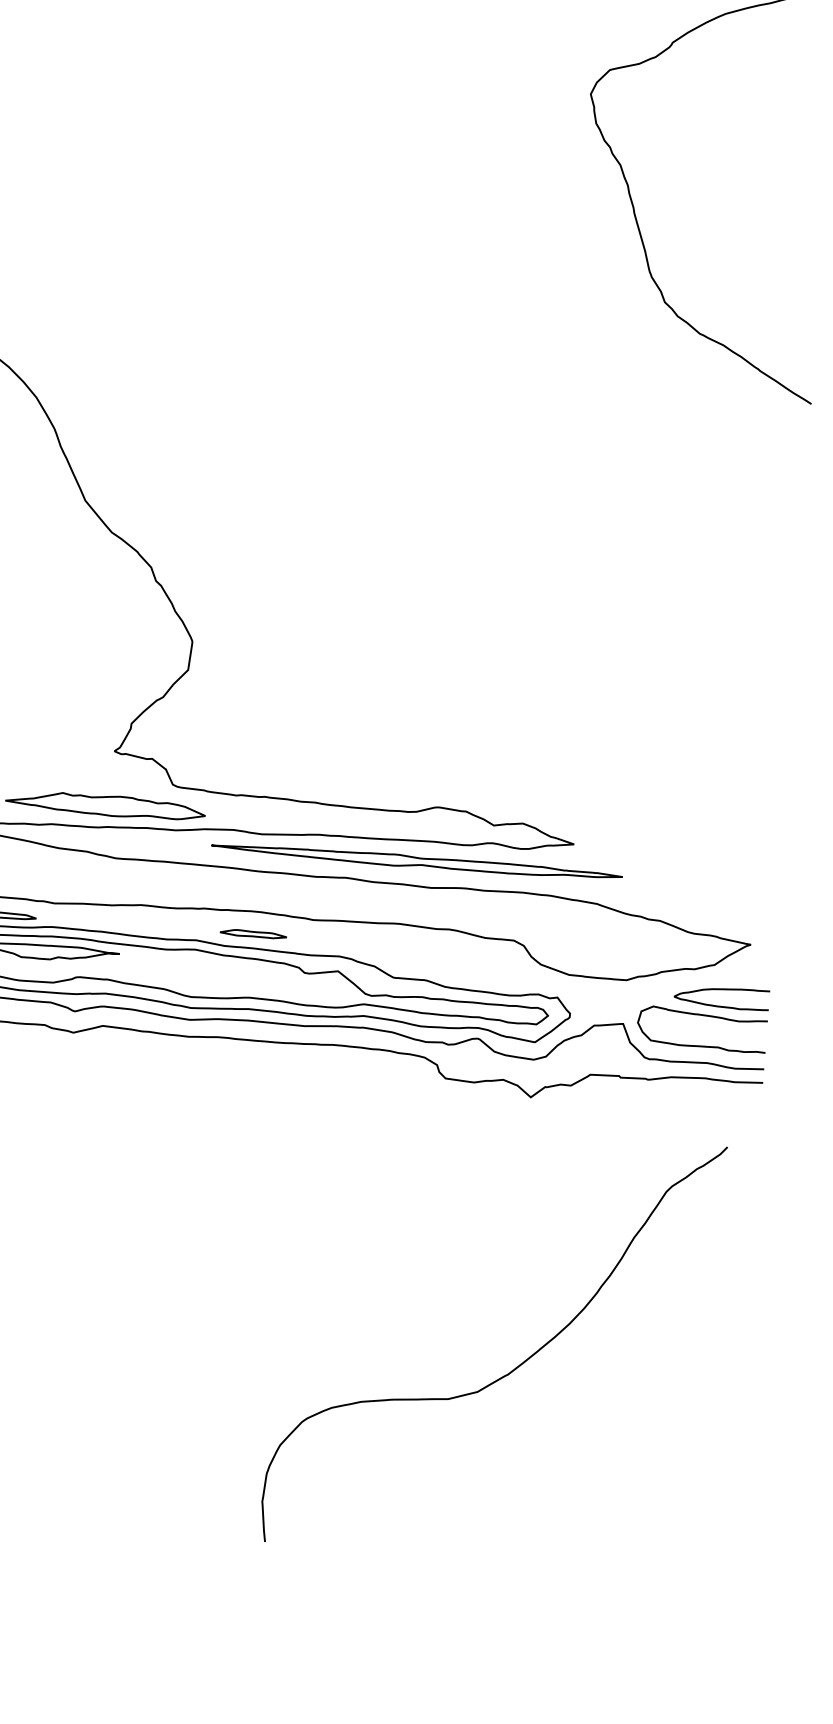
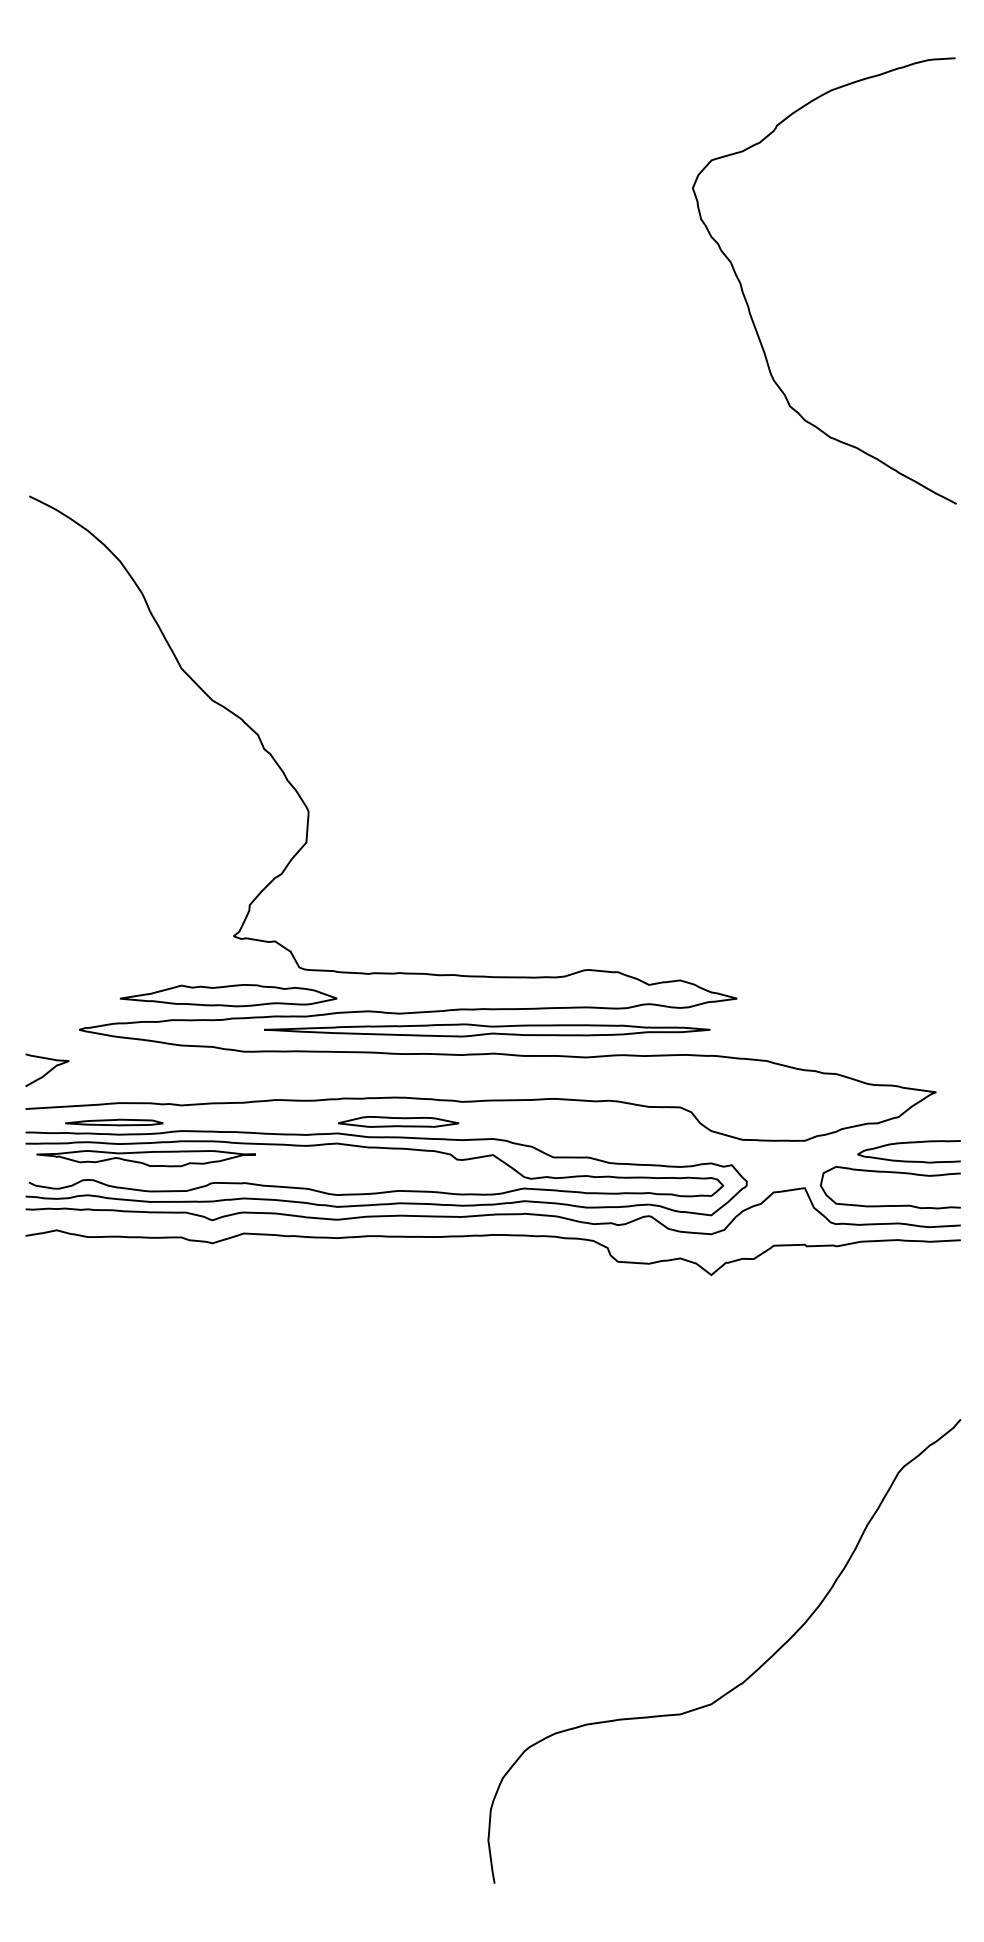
part: (417, 861) -> (487, 1030), moved
part: (253, 933) -> (398, 1121), size x1.67
curve: (514, 1368) -> (749, 1675), moved

